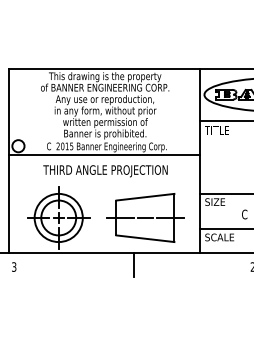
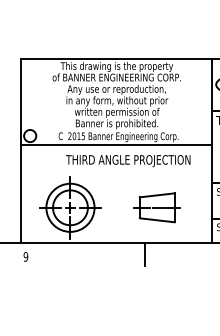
text: (105, 171) -> (128, 161), moved
part: (145, 217) -> (157, 207), size x0.6
text: (13, 266) -> (25, 256), 3 -> 9

